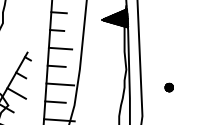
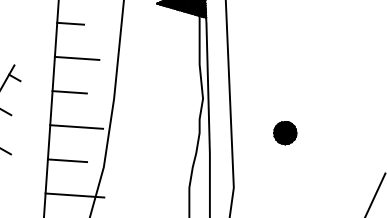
part: (168, 87) -> (283, 132), size x1.6

